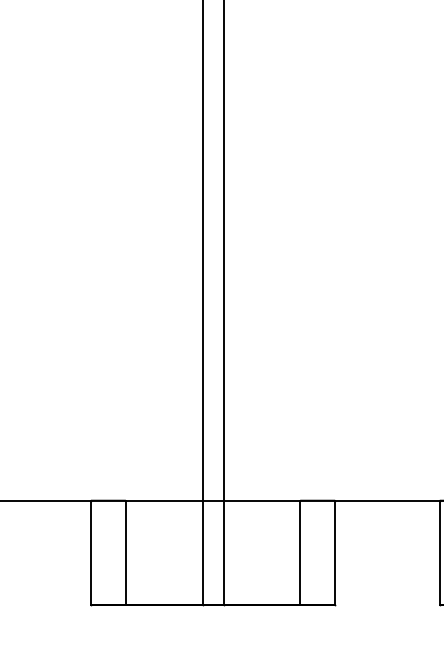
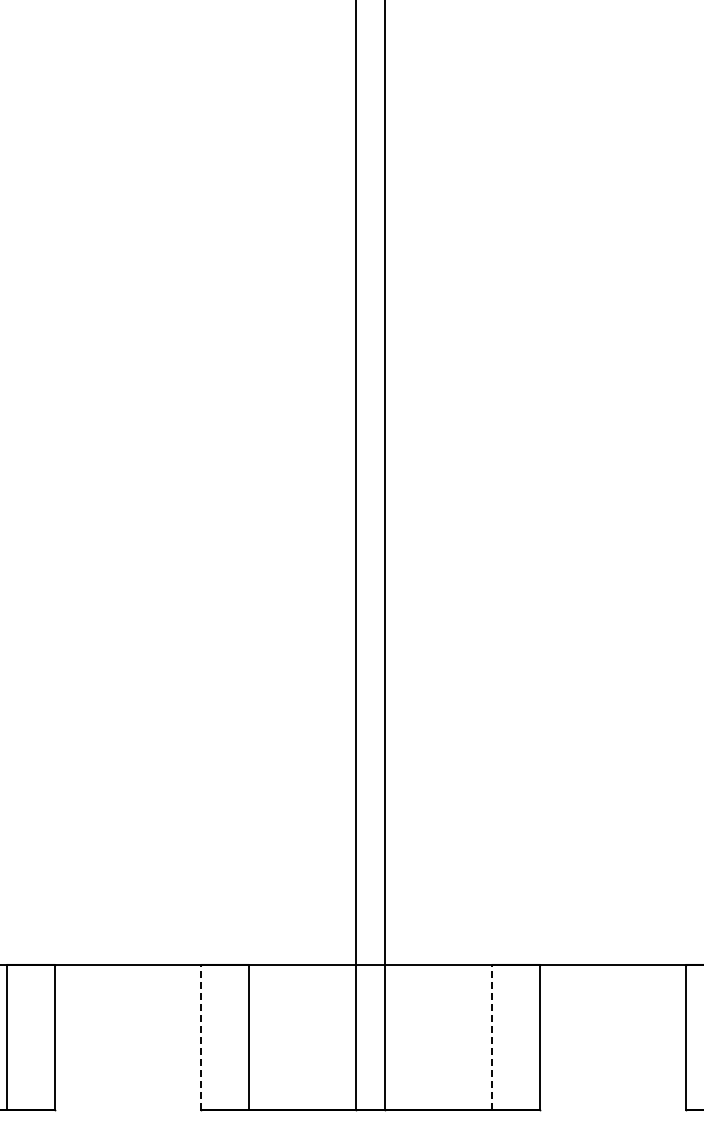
line: (90, 553) -> (200, 1037), solid -> dashed
line: (300, 553) -> (491, 1037), solid -> dashed

